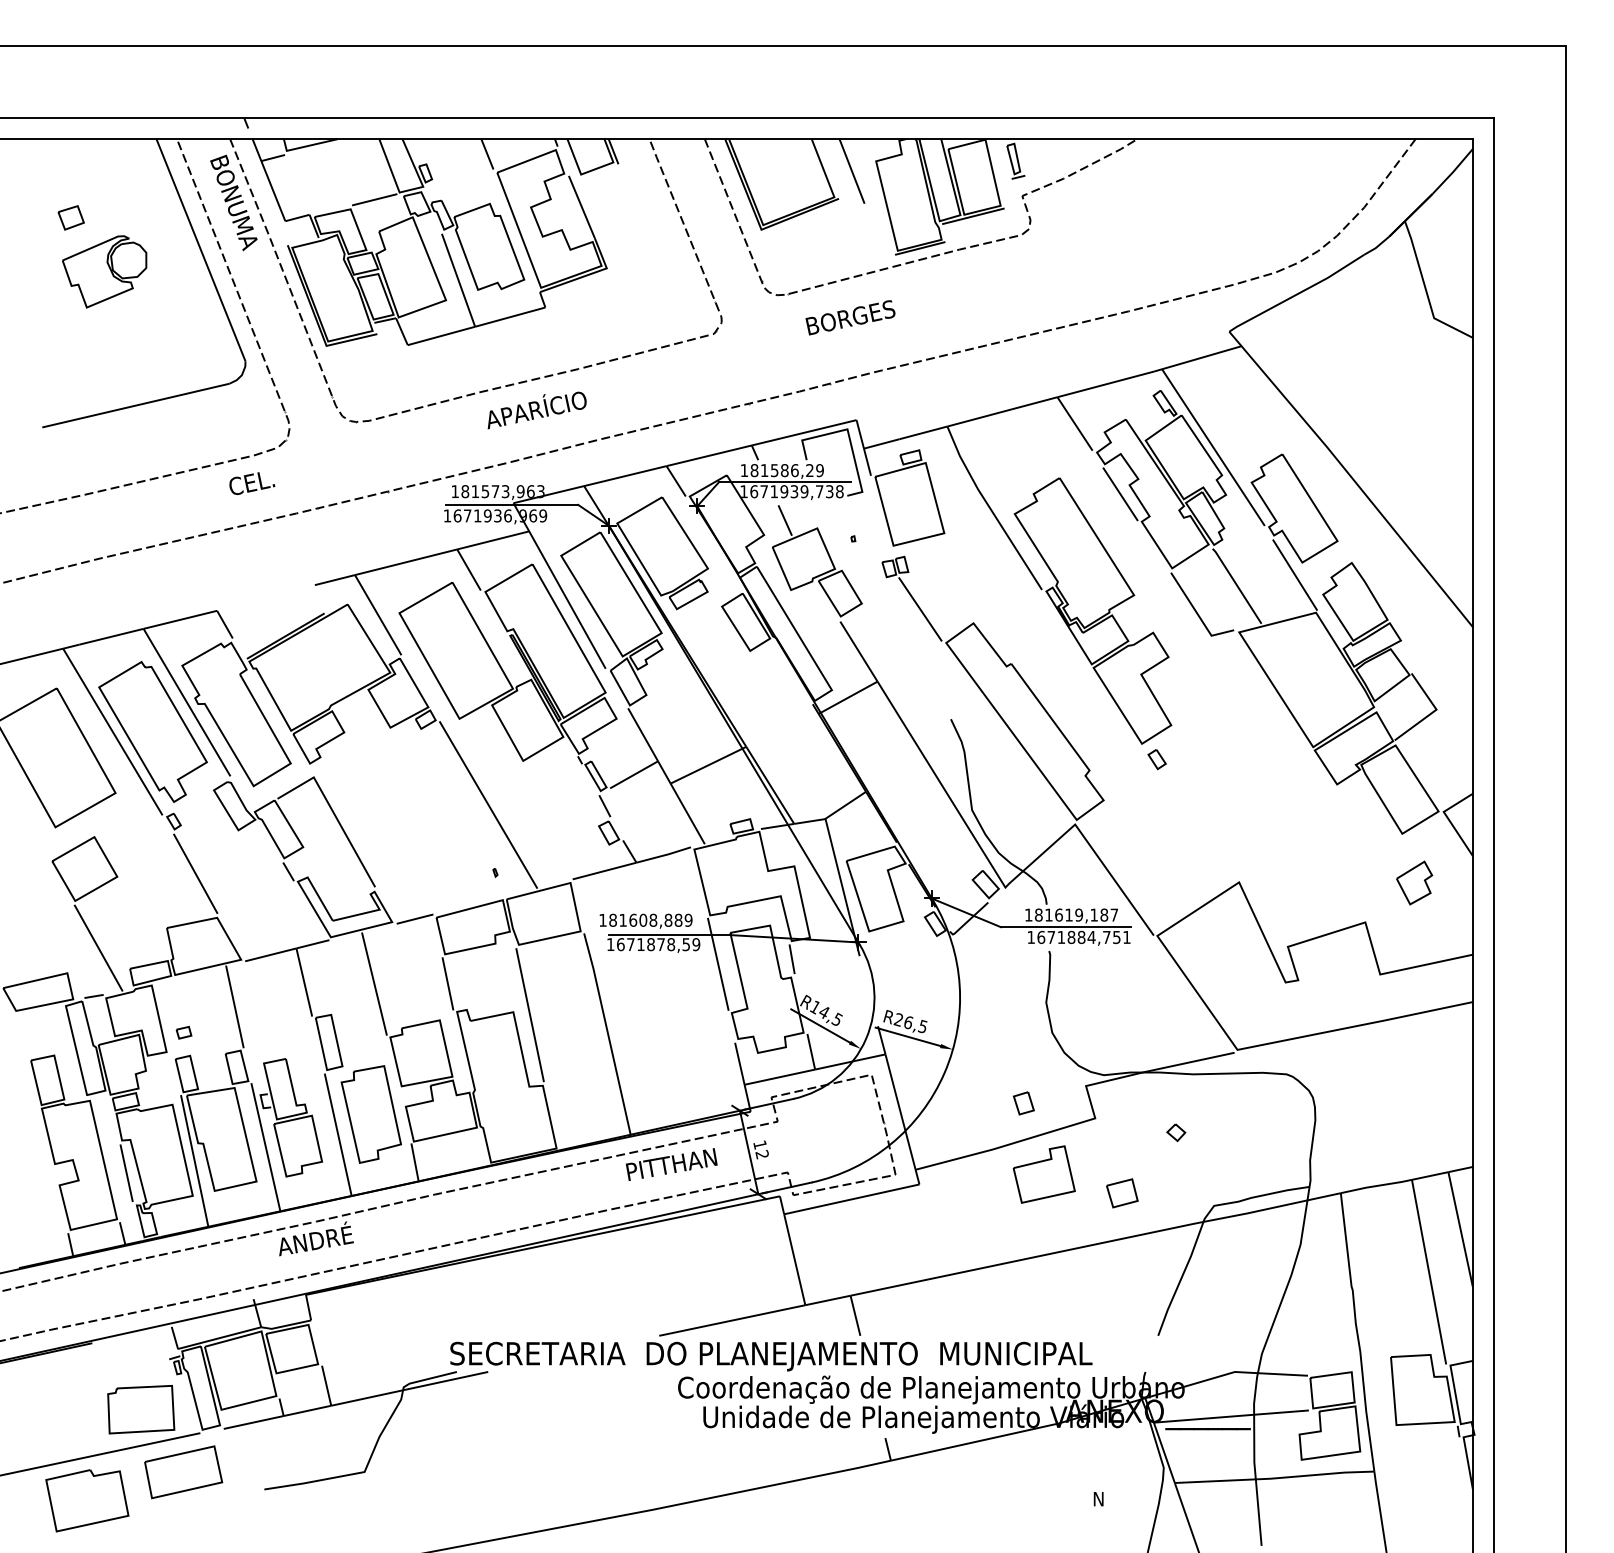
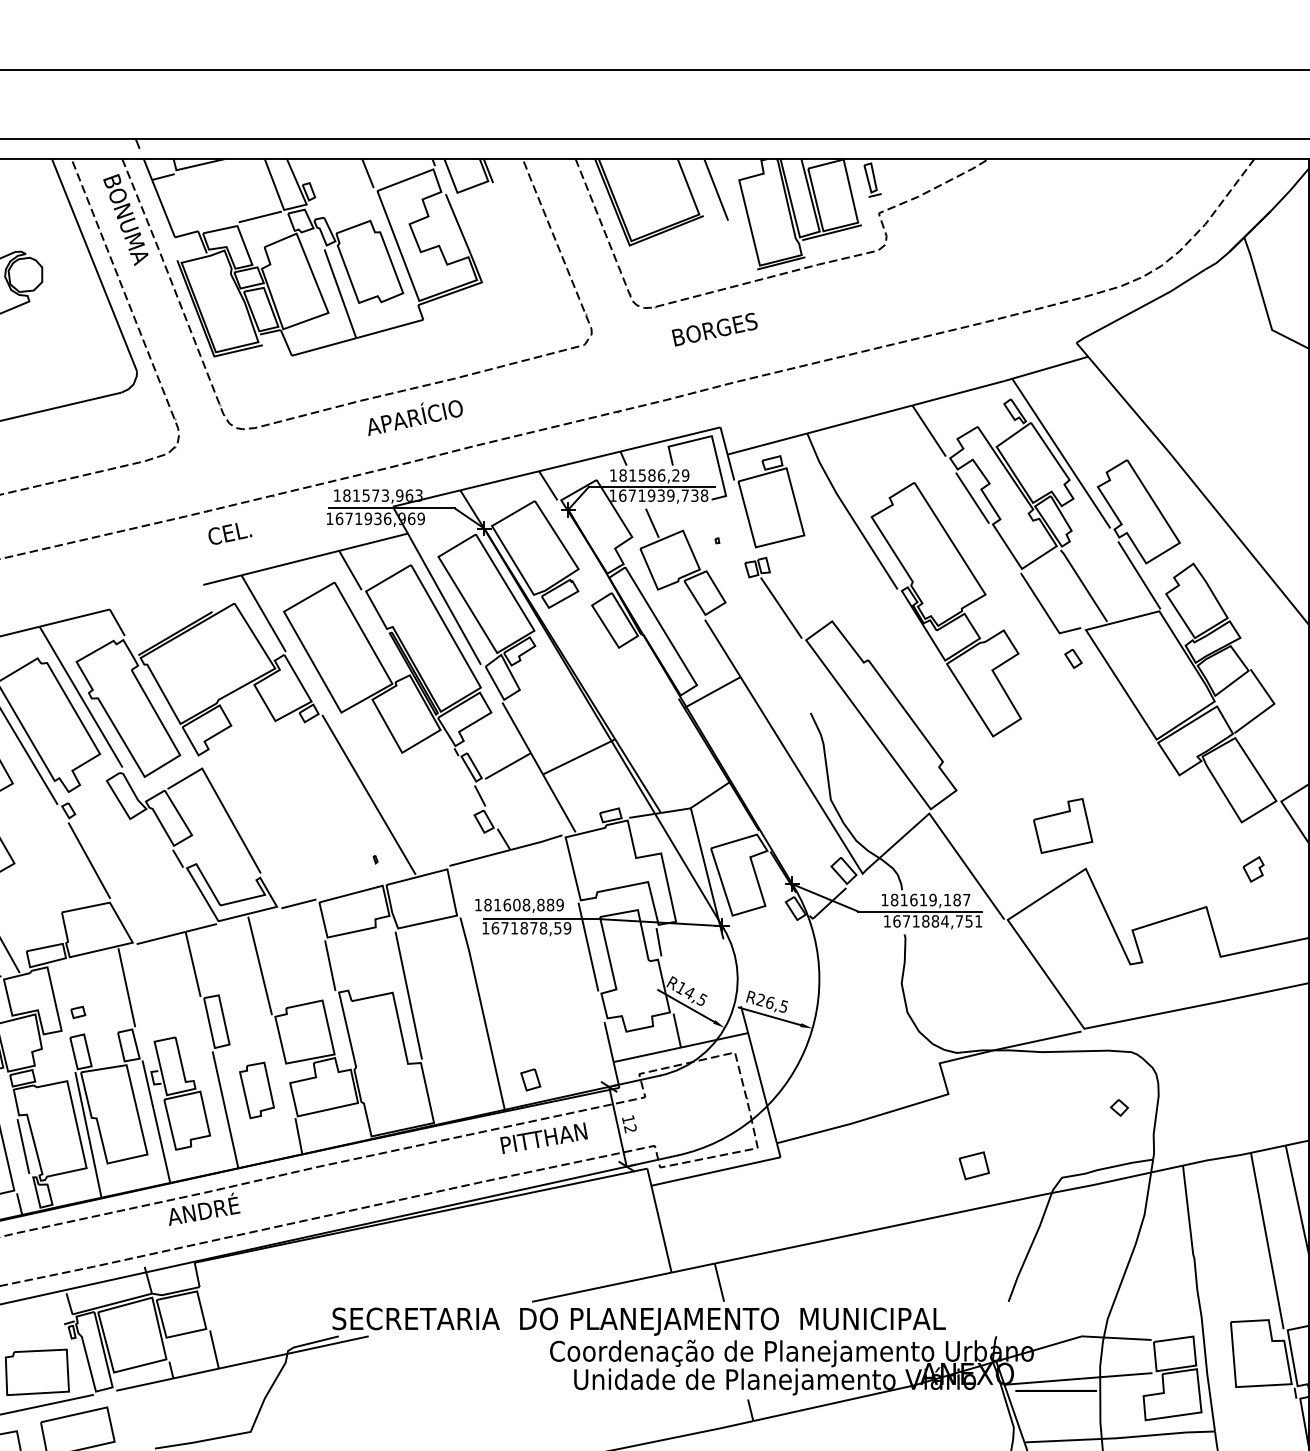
text: (252, 483) -> (230, 533), moved
part: (1156, 759) -> (1072, 658), moved
part: (1414, 882) -> (1253, 868), size x0.6
part: (1023, 1103) -> (530, 1079), moved
part: (370, 1114) -> (256, 1090), size x0.6
part: (1176, 1132) -> (1119, 1107), moved
part: (1043, 1174) -> (1062, 825), moved

